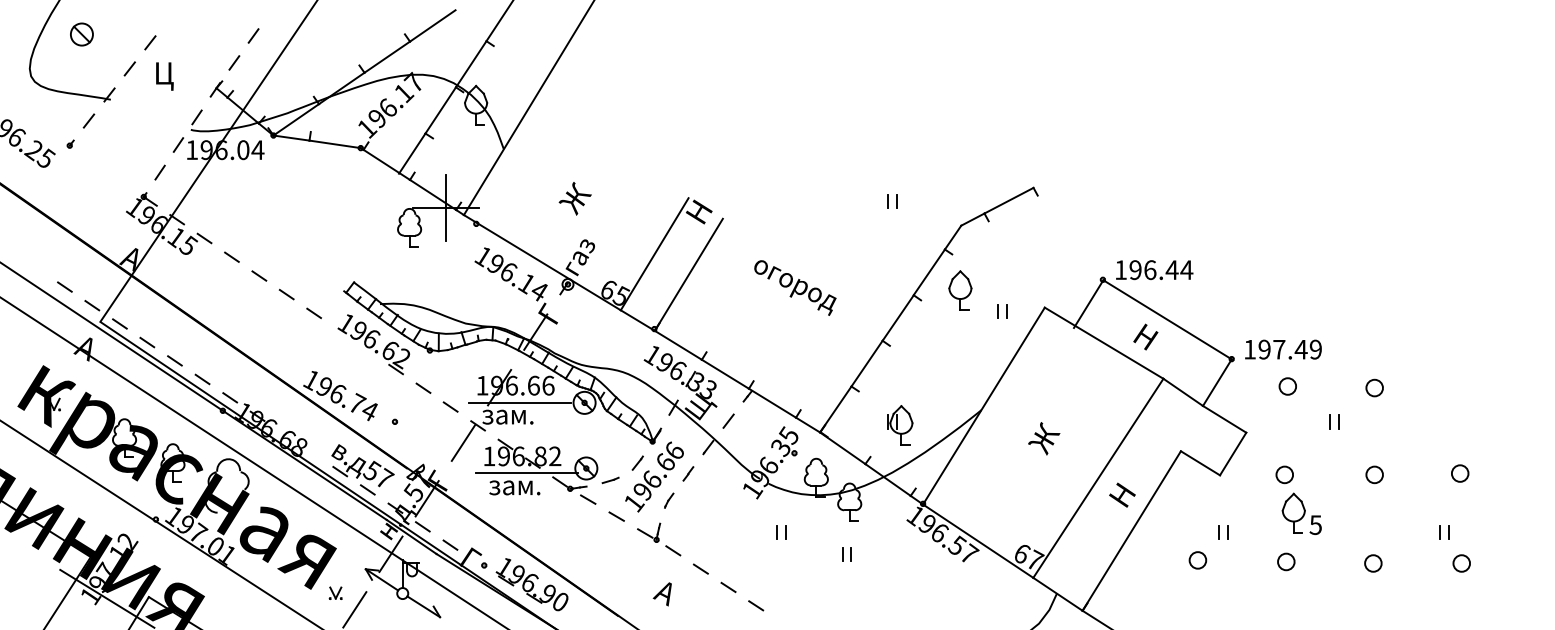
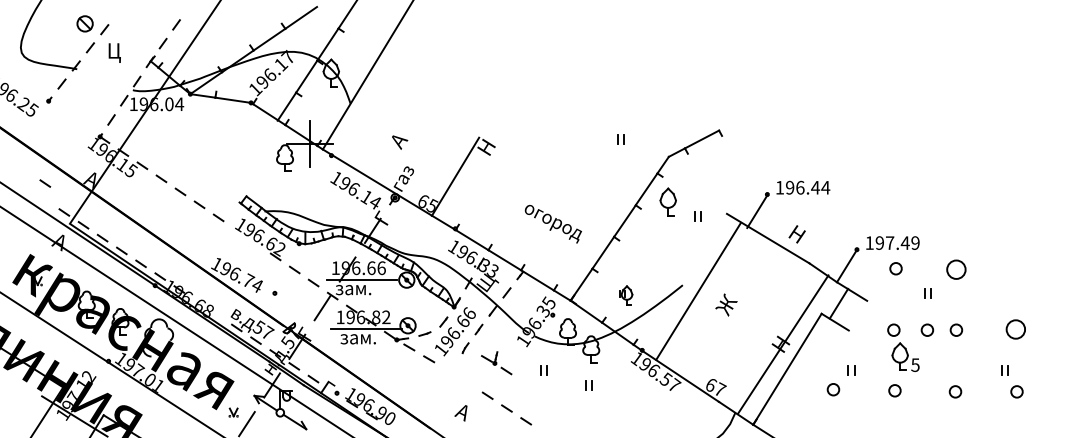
part: (81, 33) -> (84, 23), moved
text: (575, 197) -> (400, 137), Ж -> А
line: (689, 275) -> (479, 191), removed
line: (65, 286) -> (45, 183), moved
text: (794, 288) -> (552, 224), moved
line: (1166, 318) -> (811, 221), removed
part: (1374, 387) -> (956, 269), size x1.6
line: (983, 404) -> (698, 290), moved
part: (900, 424) -> (626, 295), size x0.7
line: (1232, 453) -> (838, 303), moved
part: (1459, 472) -> (1015, 328), size x1.6
part: (1333, 473) -> (927, 329), added
line: (1097, 478) -> (782, 344), moved
part: (658, 539) -> (496, 363), moved

